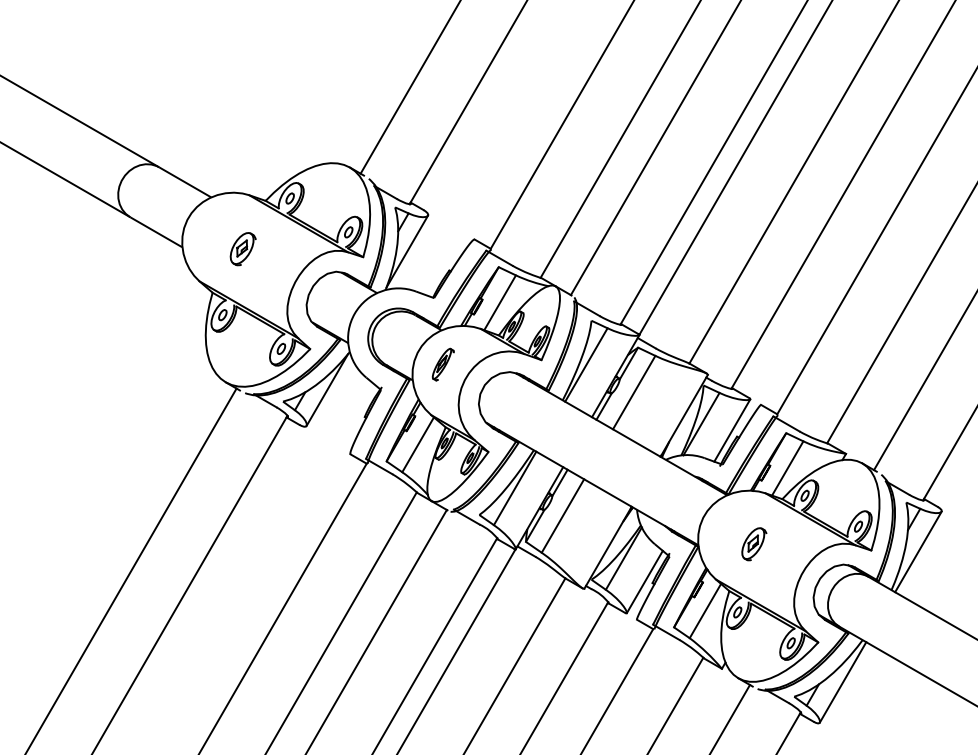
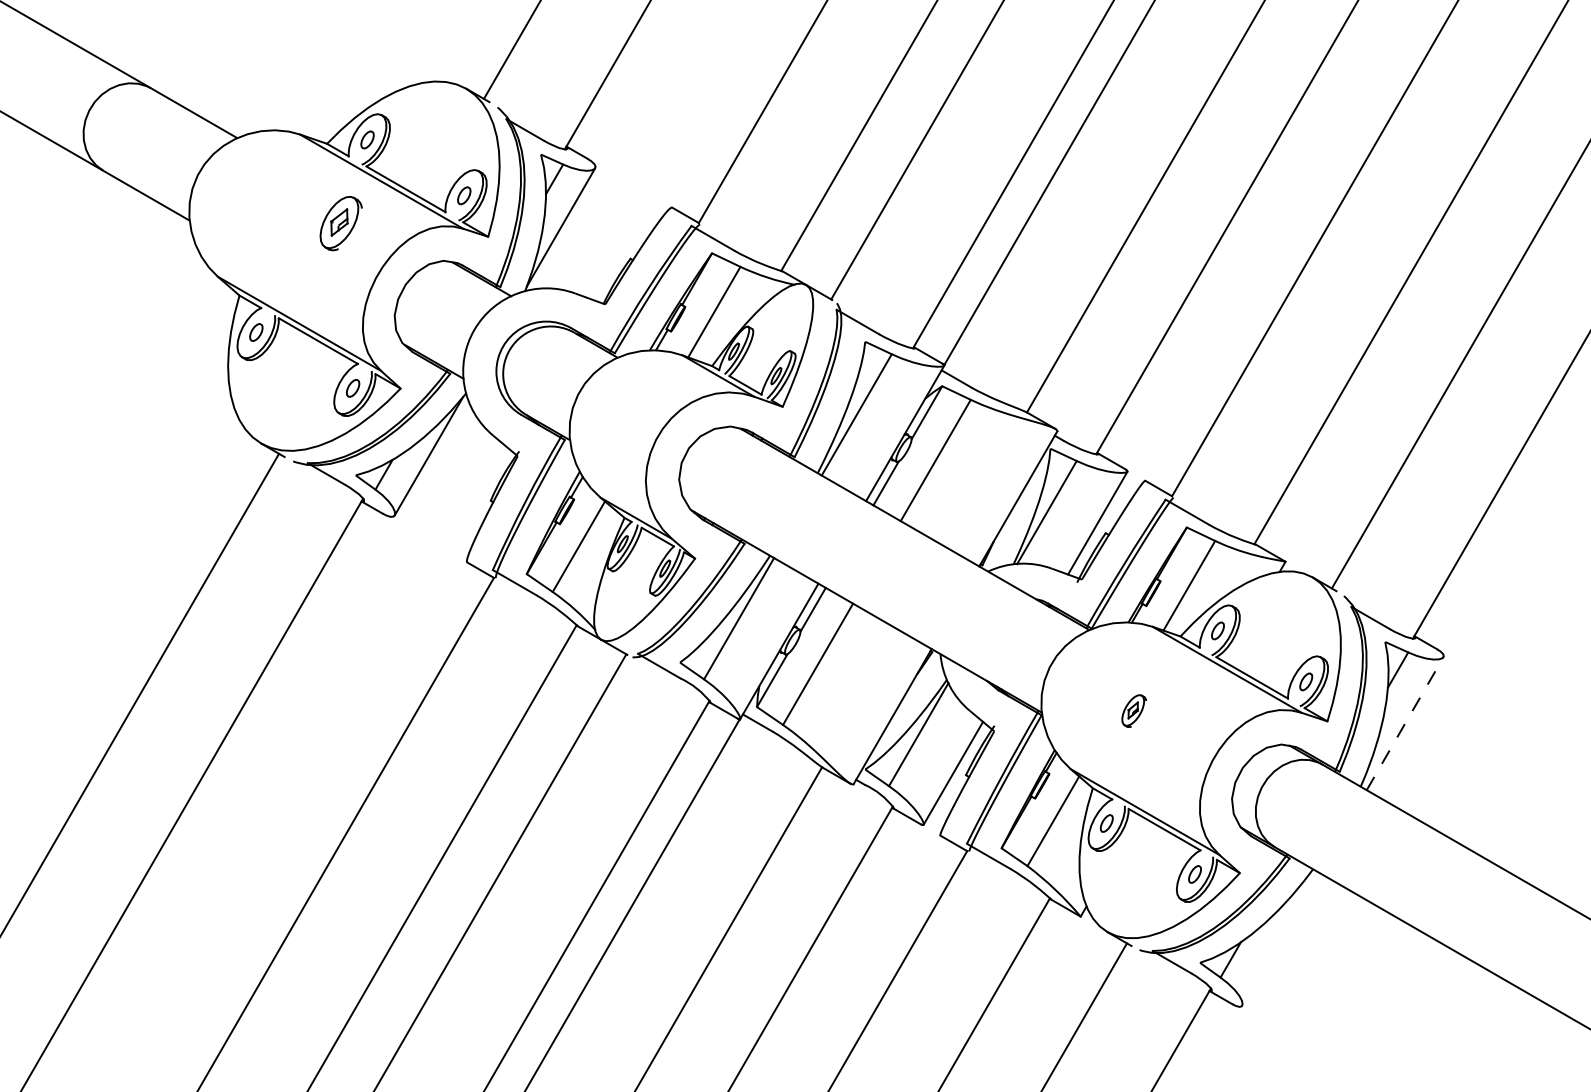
part: (242, 249) -> (340, 224), moved
part: (442, 364) -> (619, 414), removed
part: (754, 544) -> (1134, 711), size x0.6
line: (918, 551) -> (1405, 722), solid -> dashed
line: (842, 682) -> (1279, 939), removed

